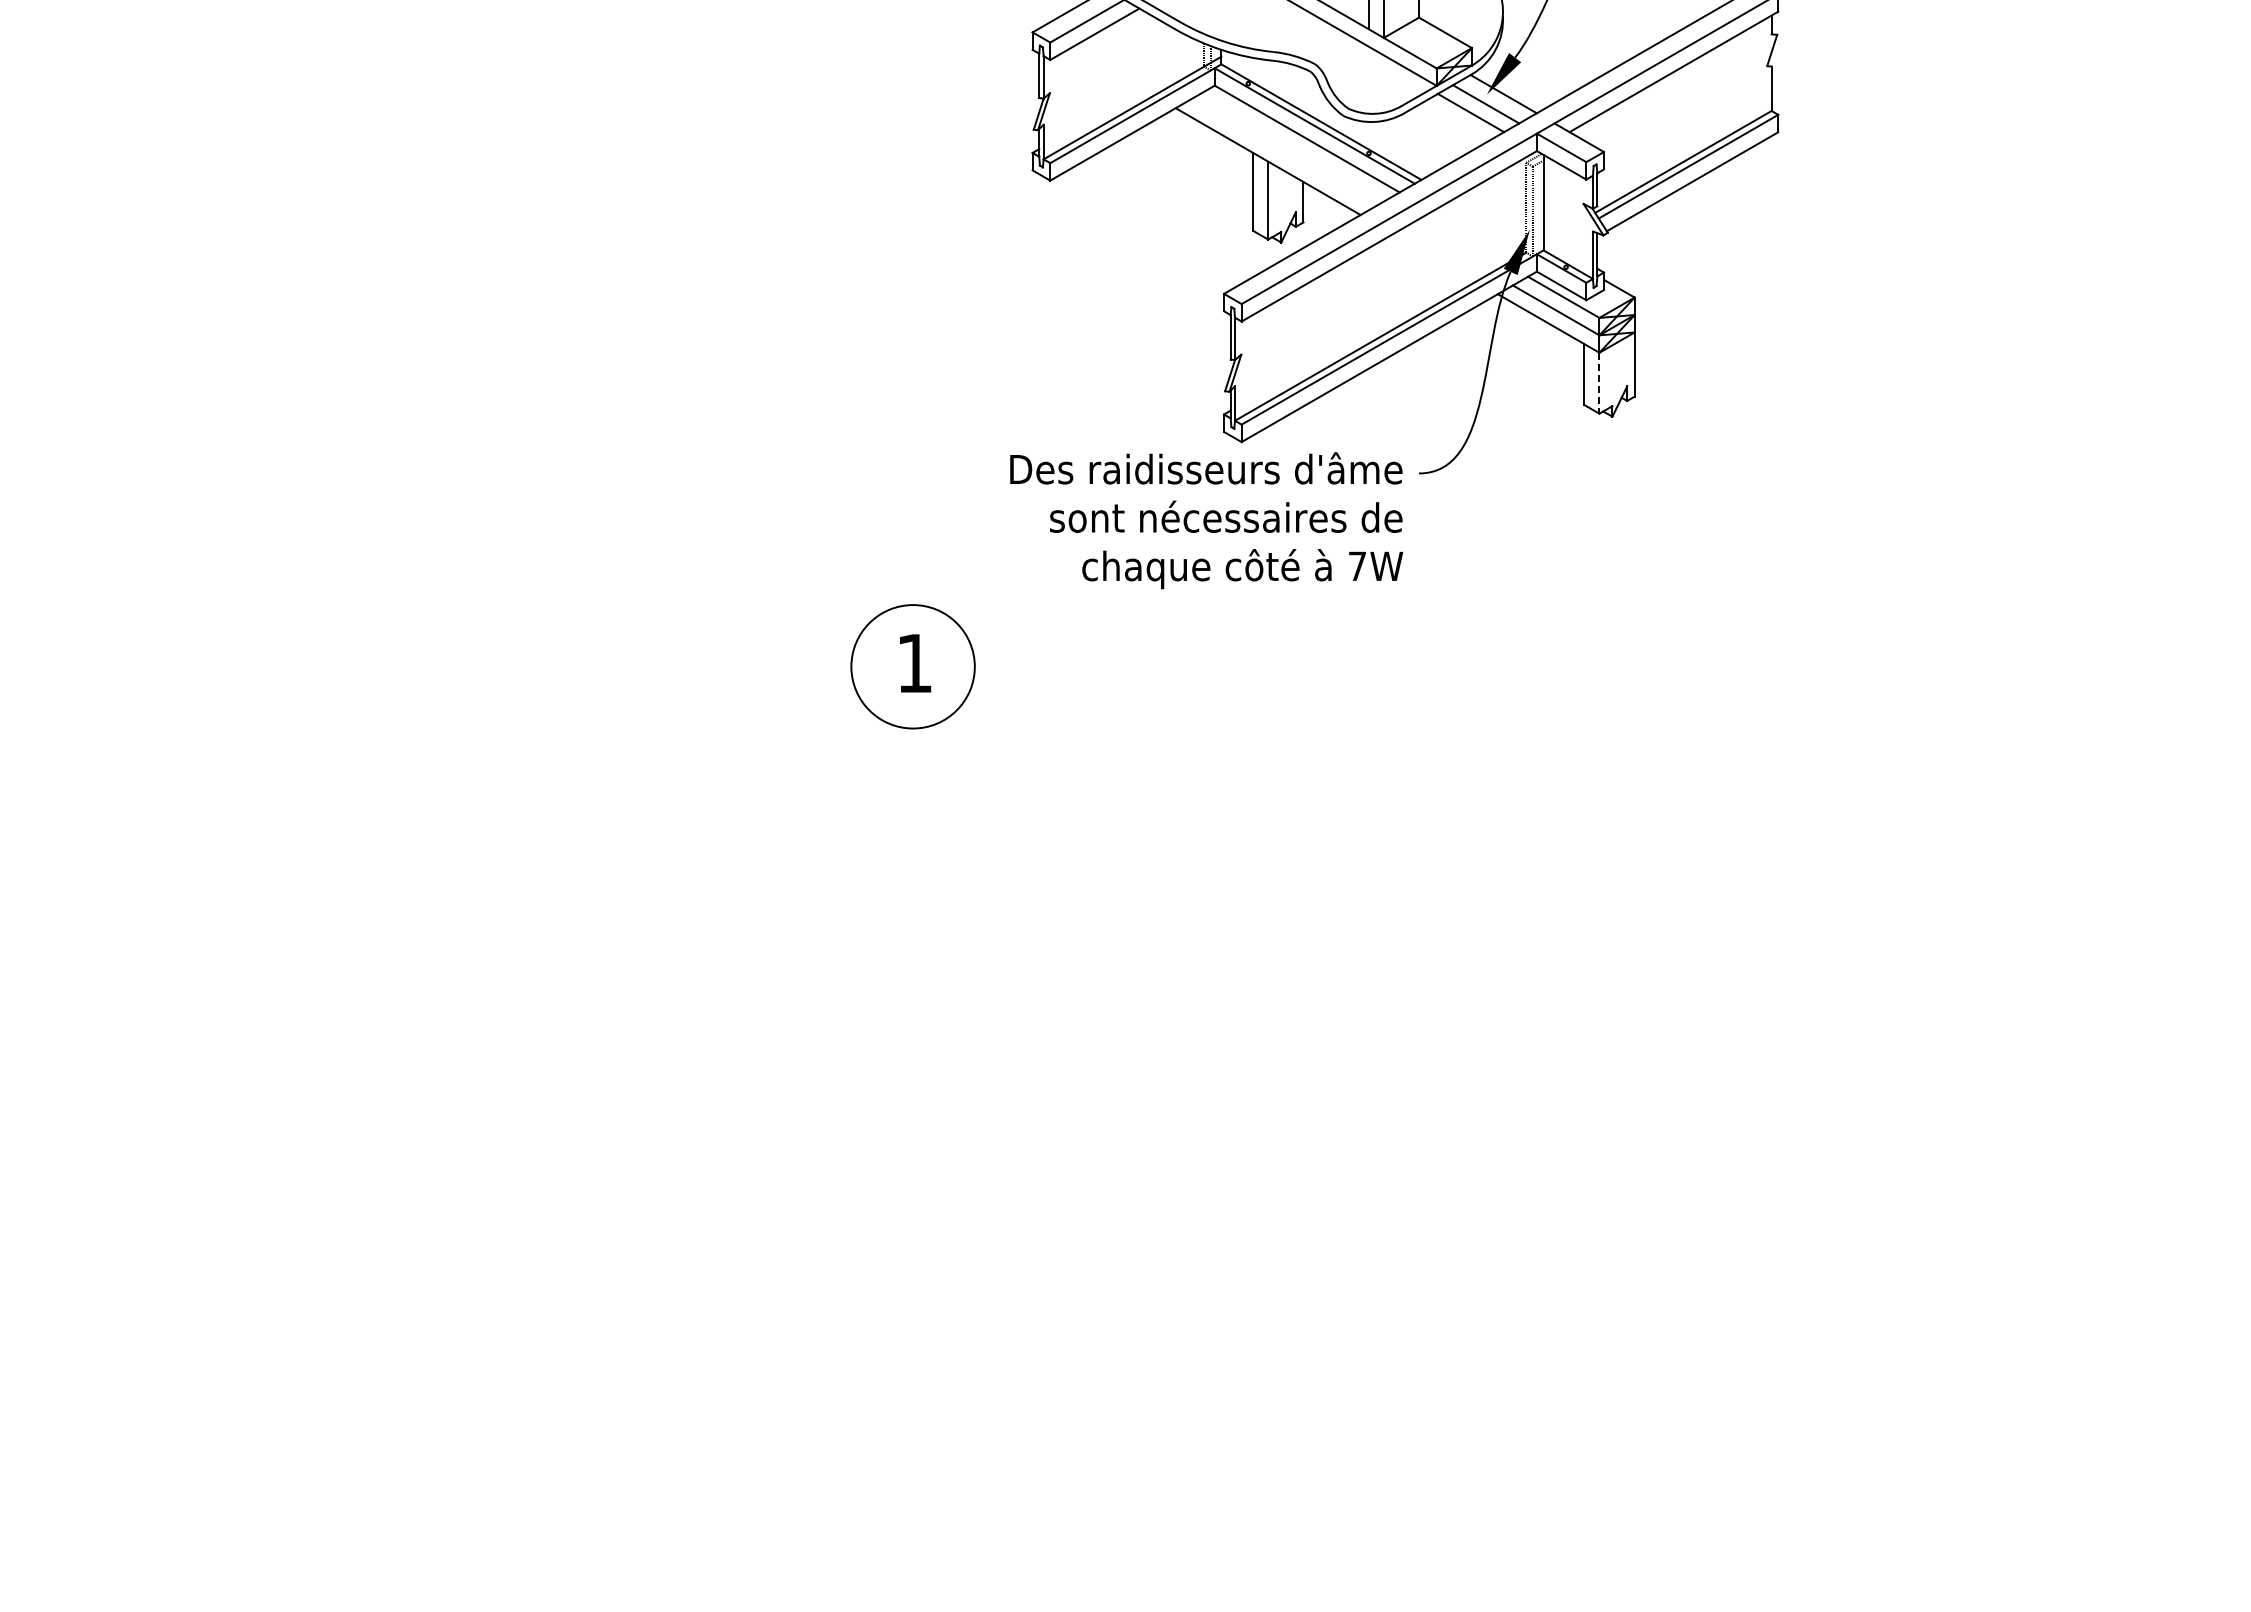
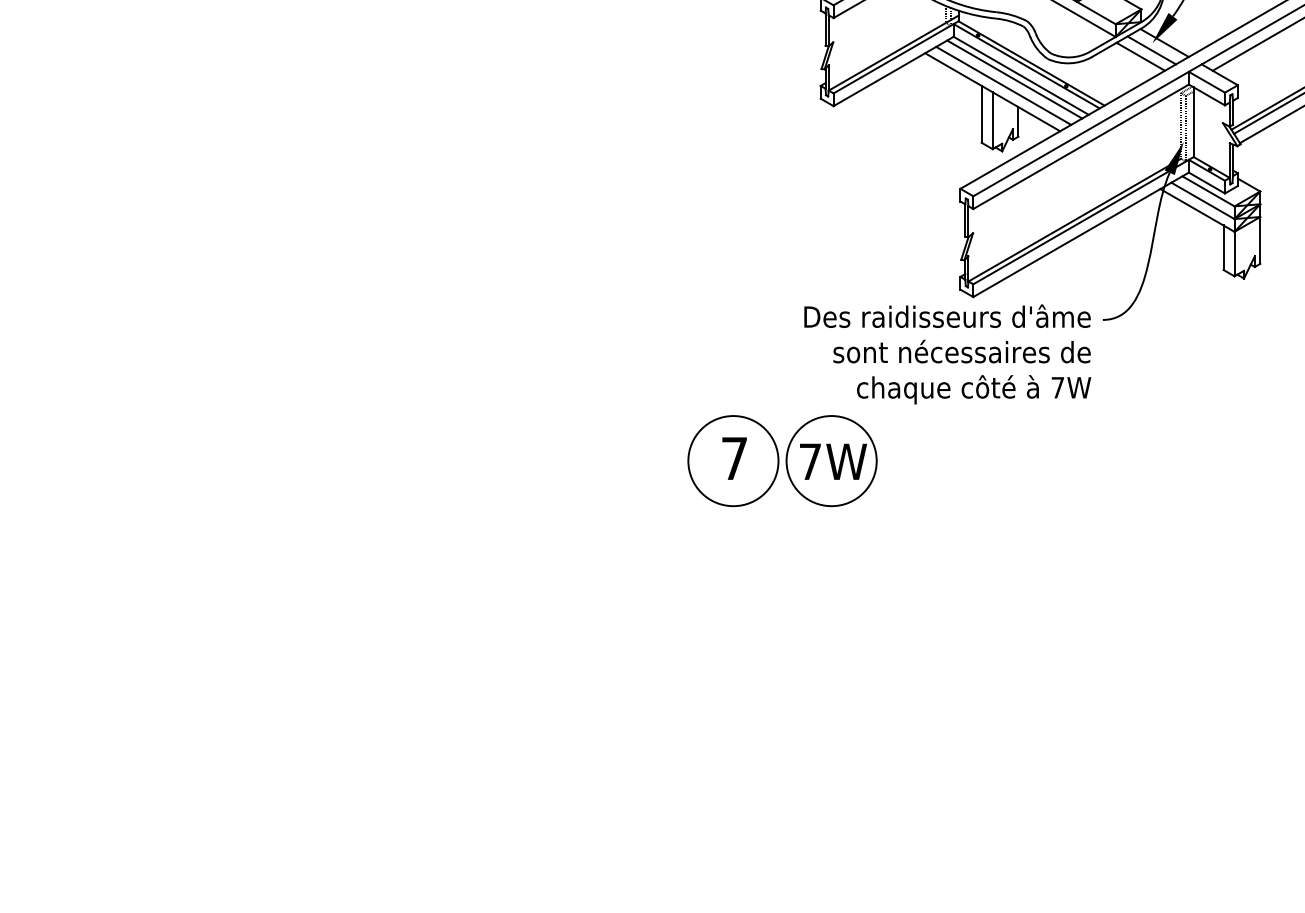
line: (1297, 143) -> (1014, 79), added
line: (1282, 152) -> (1003, 85), added
line: (1599, 383) -> (1234, 254), dashed -> solid
text: (914, 663) -> (734, 458), 1 -> 7
part: (1047, 666) -> (831, 460), added

